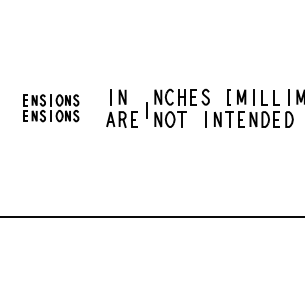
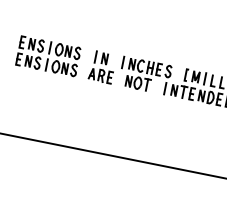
part: (51, 107) -> (48, 55), size x1.43
line: (146, 110) -> (122, 62), moved

